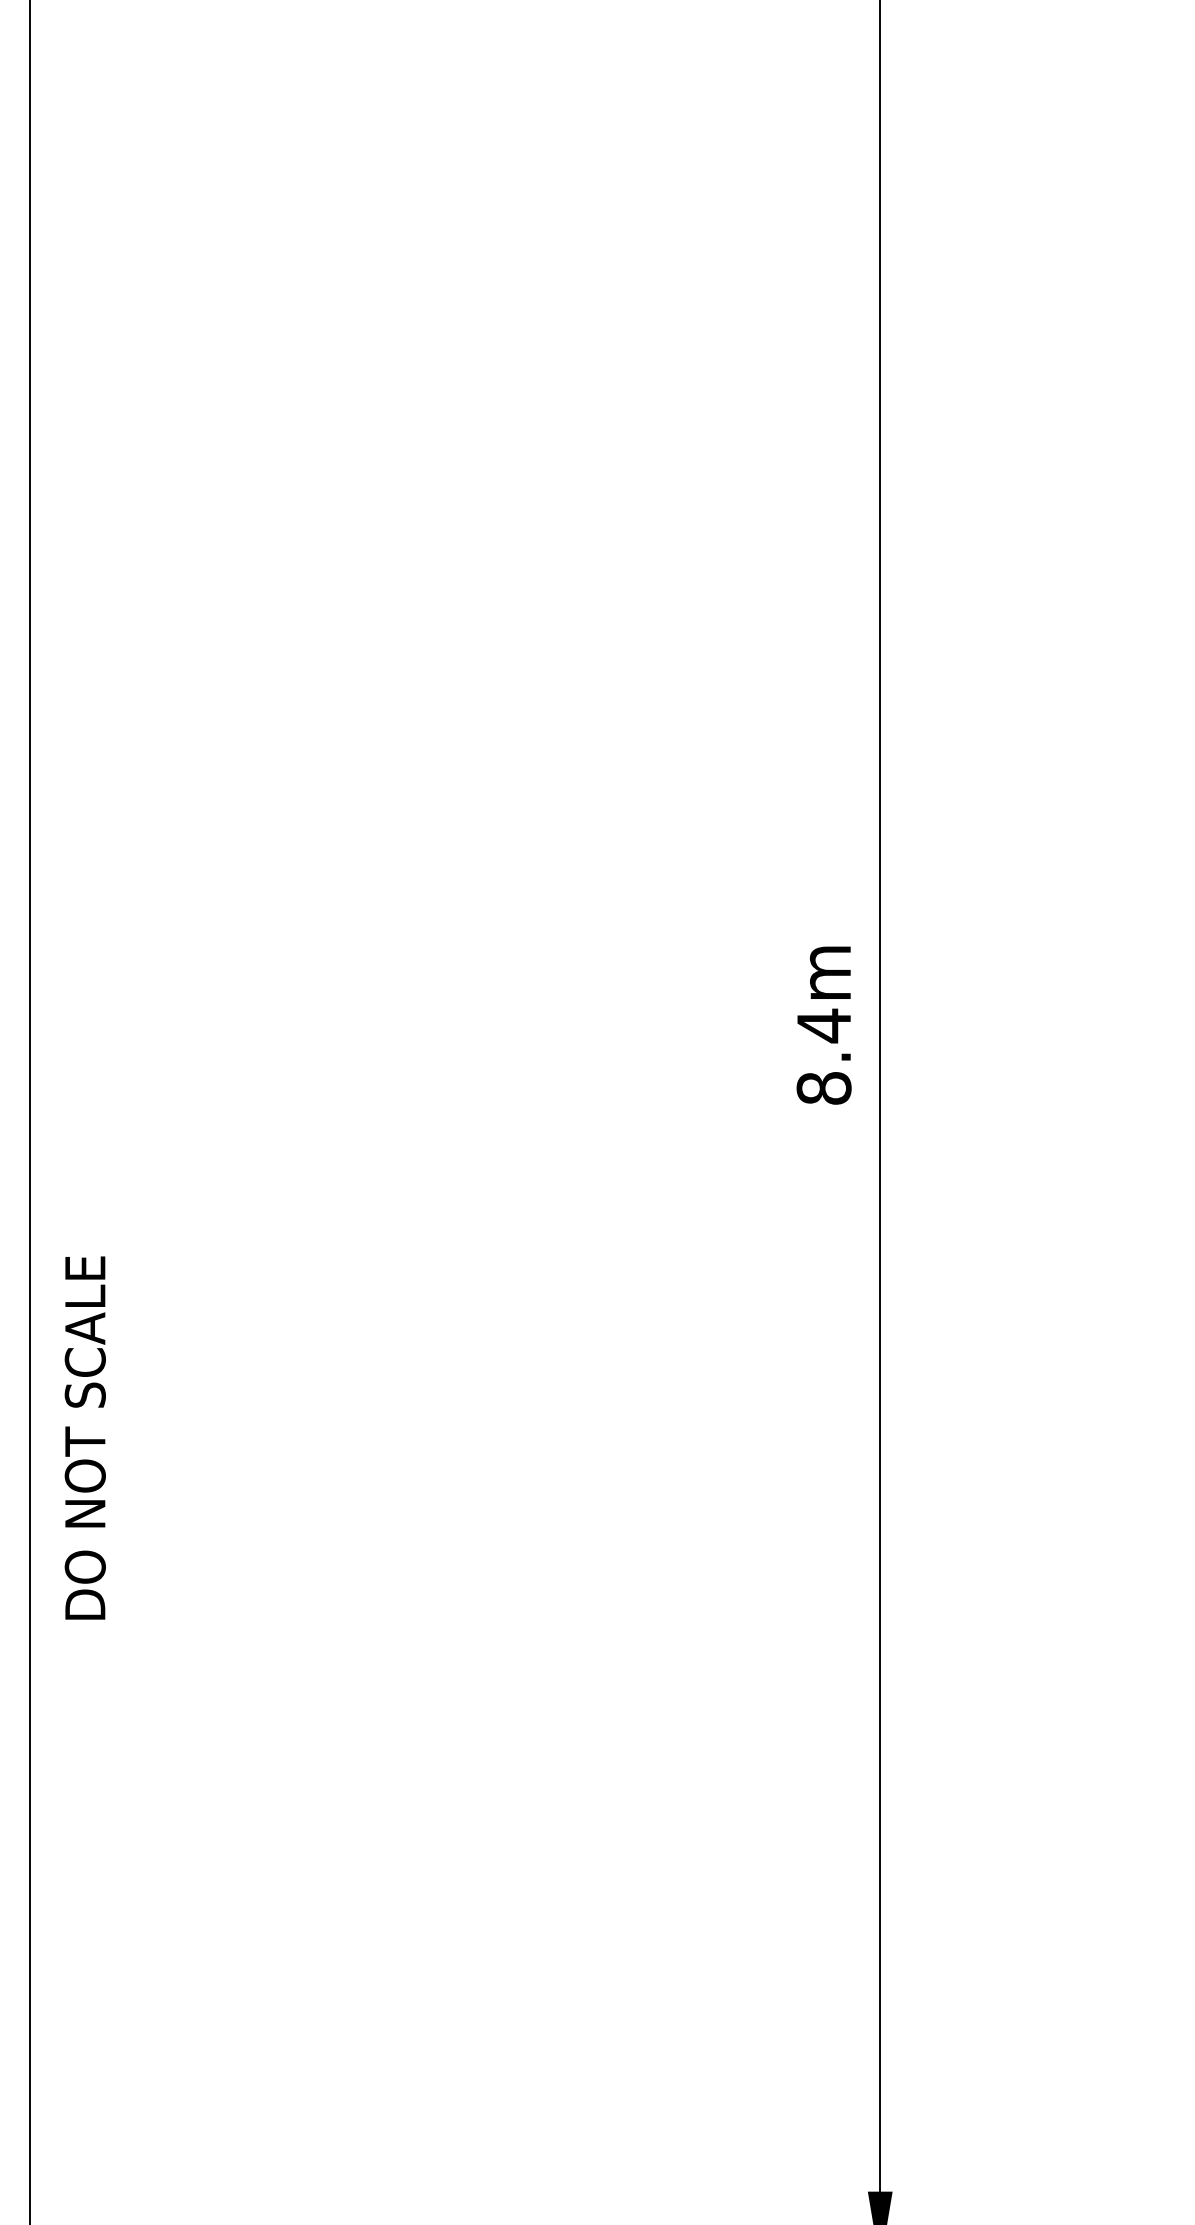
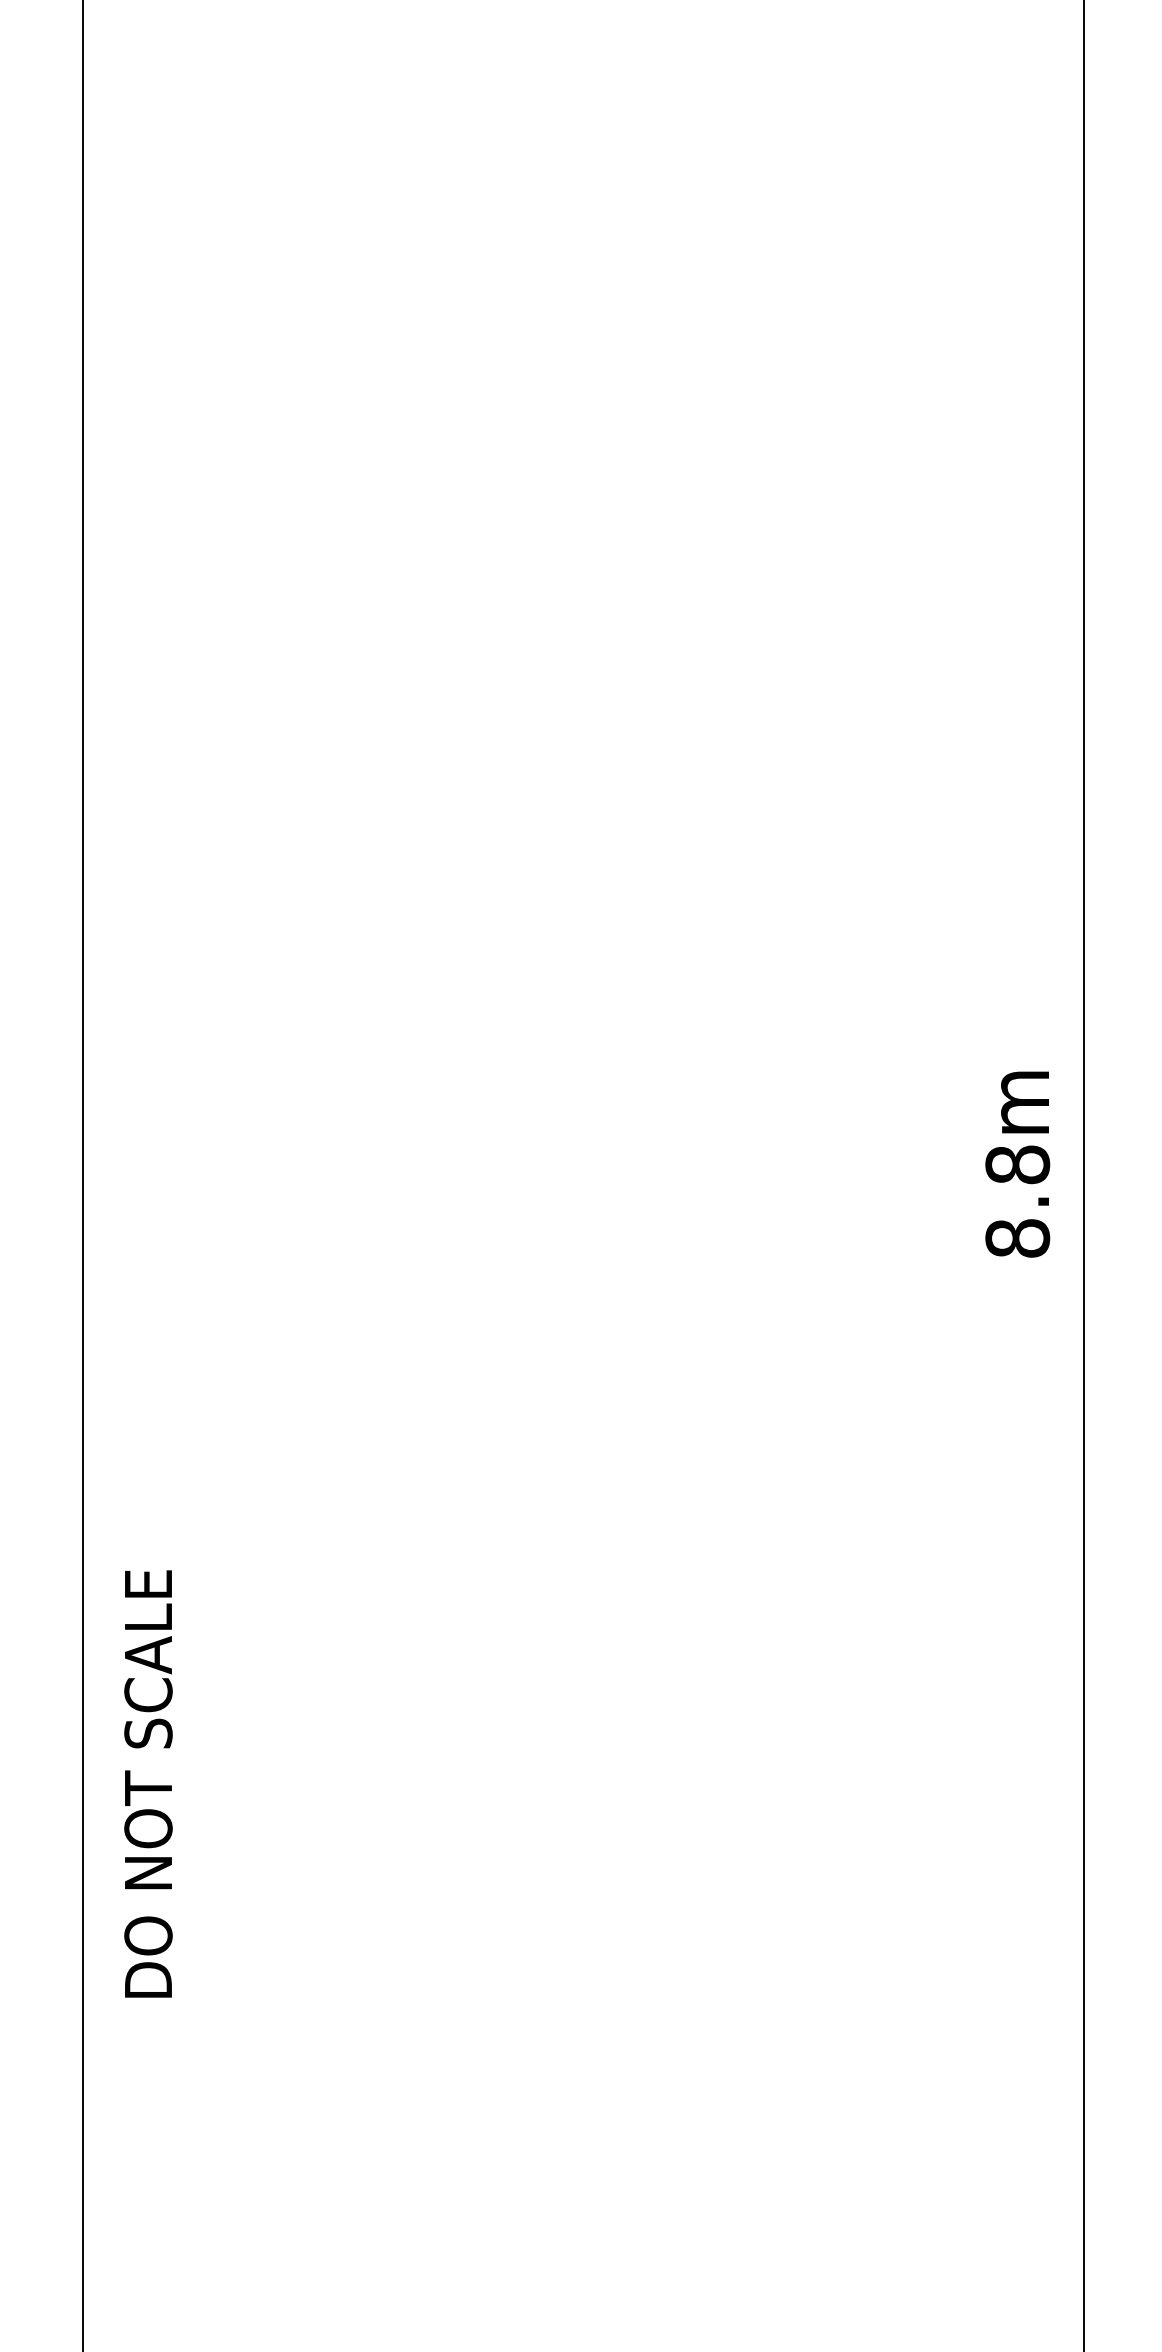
text: (823, 1025) -> (1017, 1164), 8.4m -> 8.8m
text: (84, 1437) -> (147, 1783), moved

